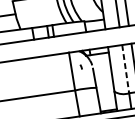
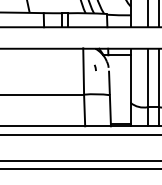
line: (125, 69) -> (147, 78), dashed -> solid

